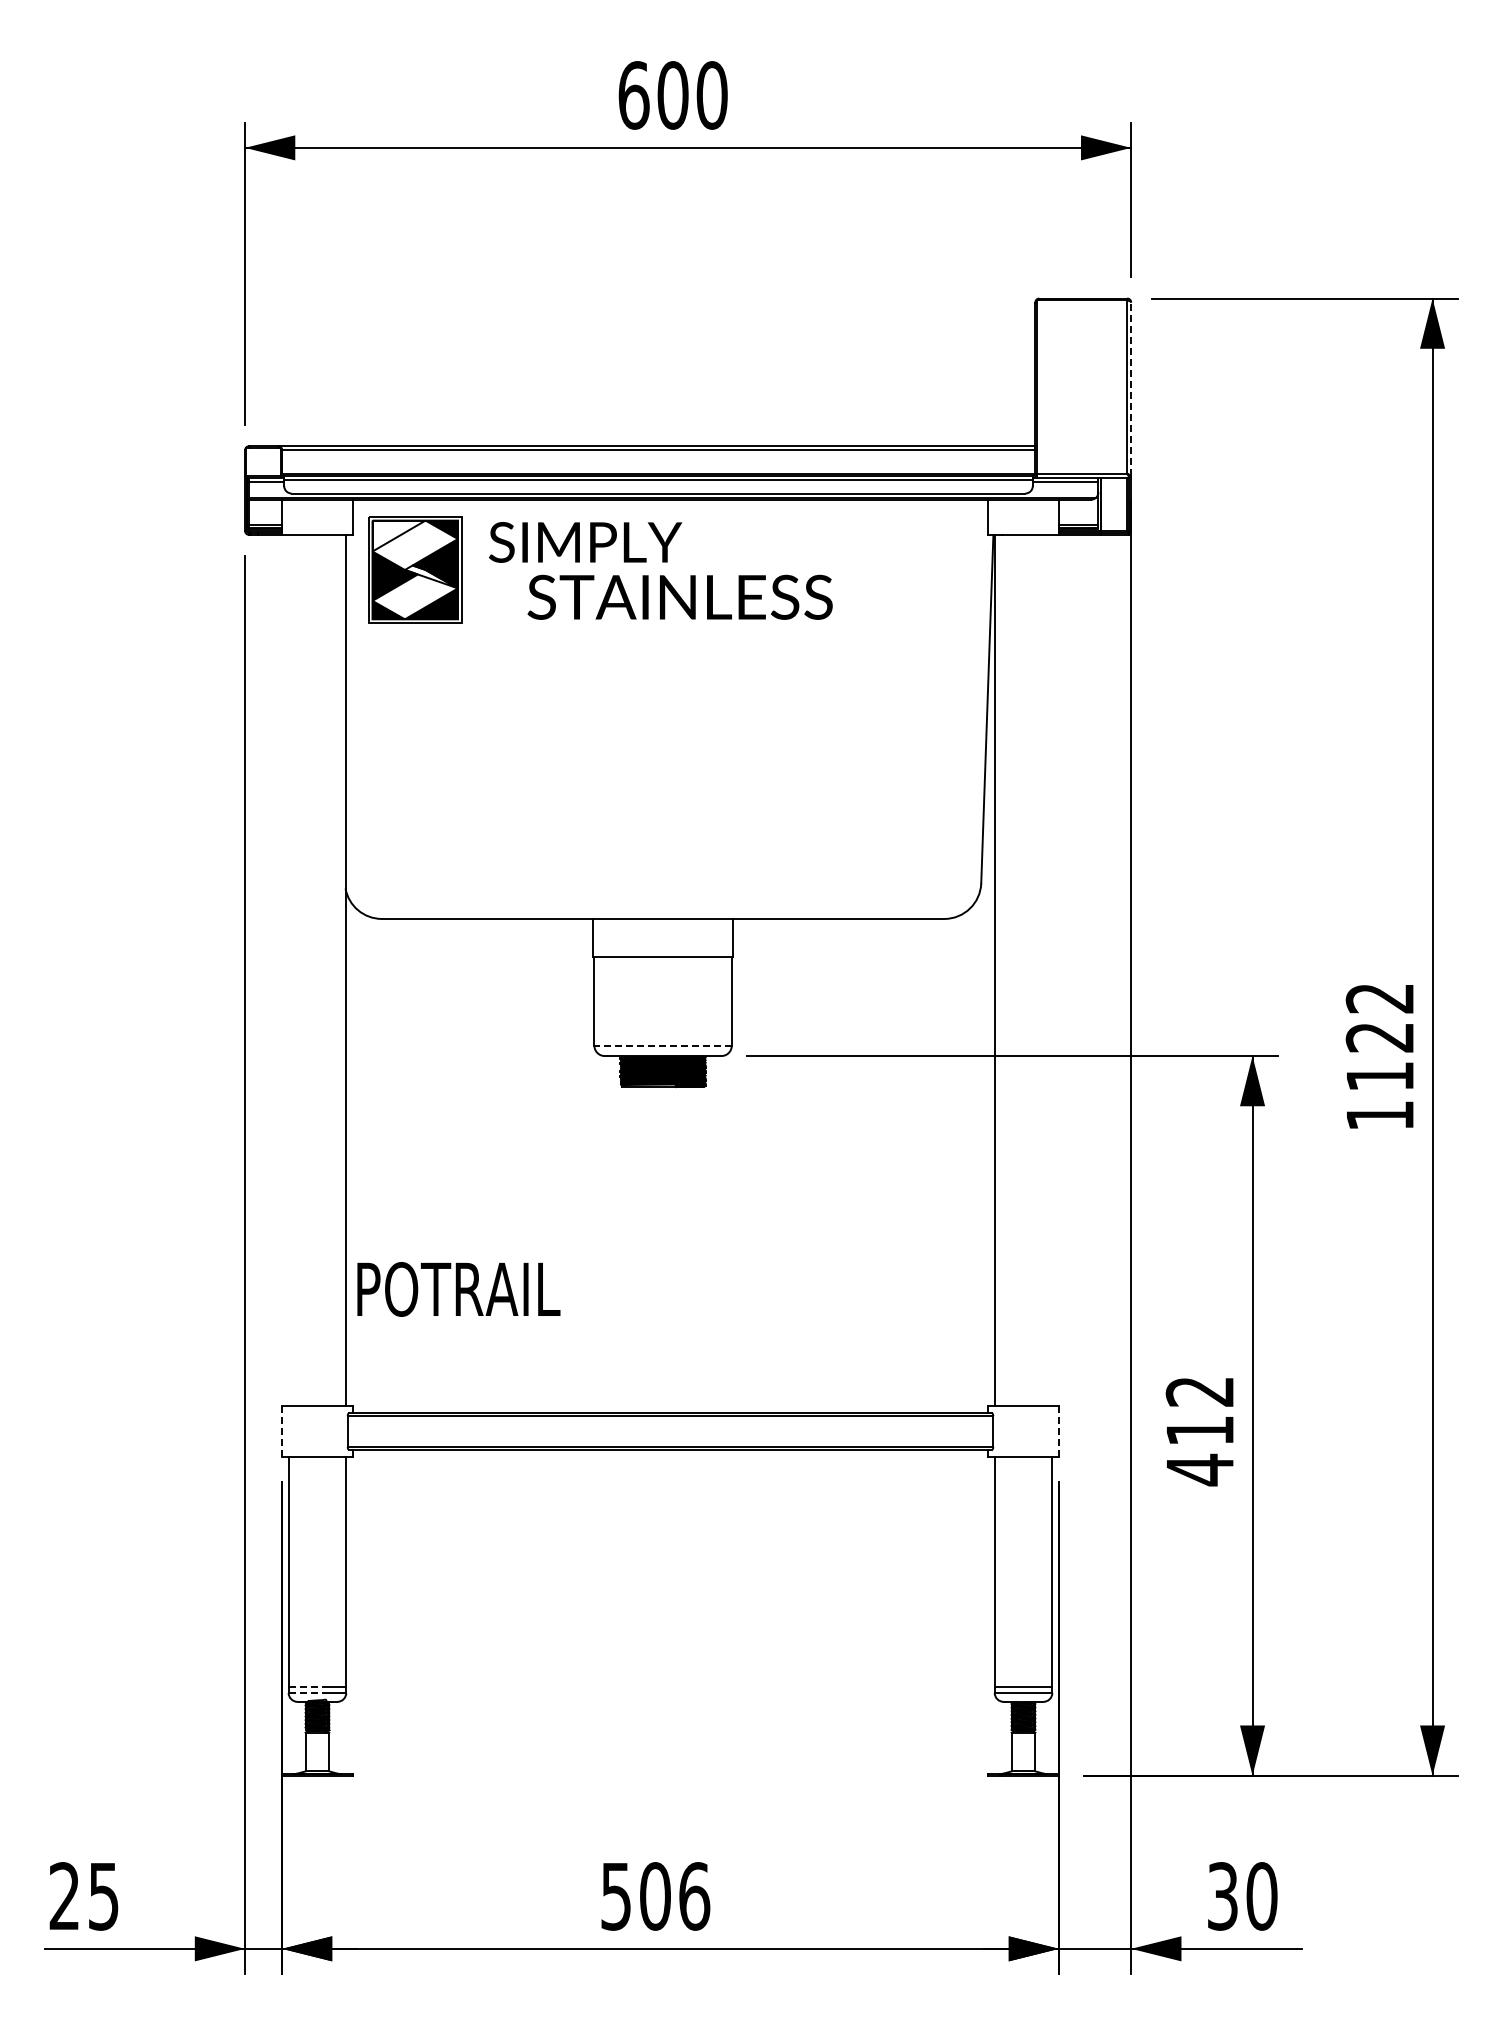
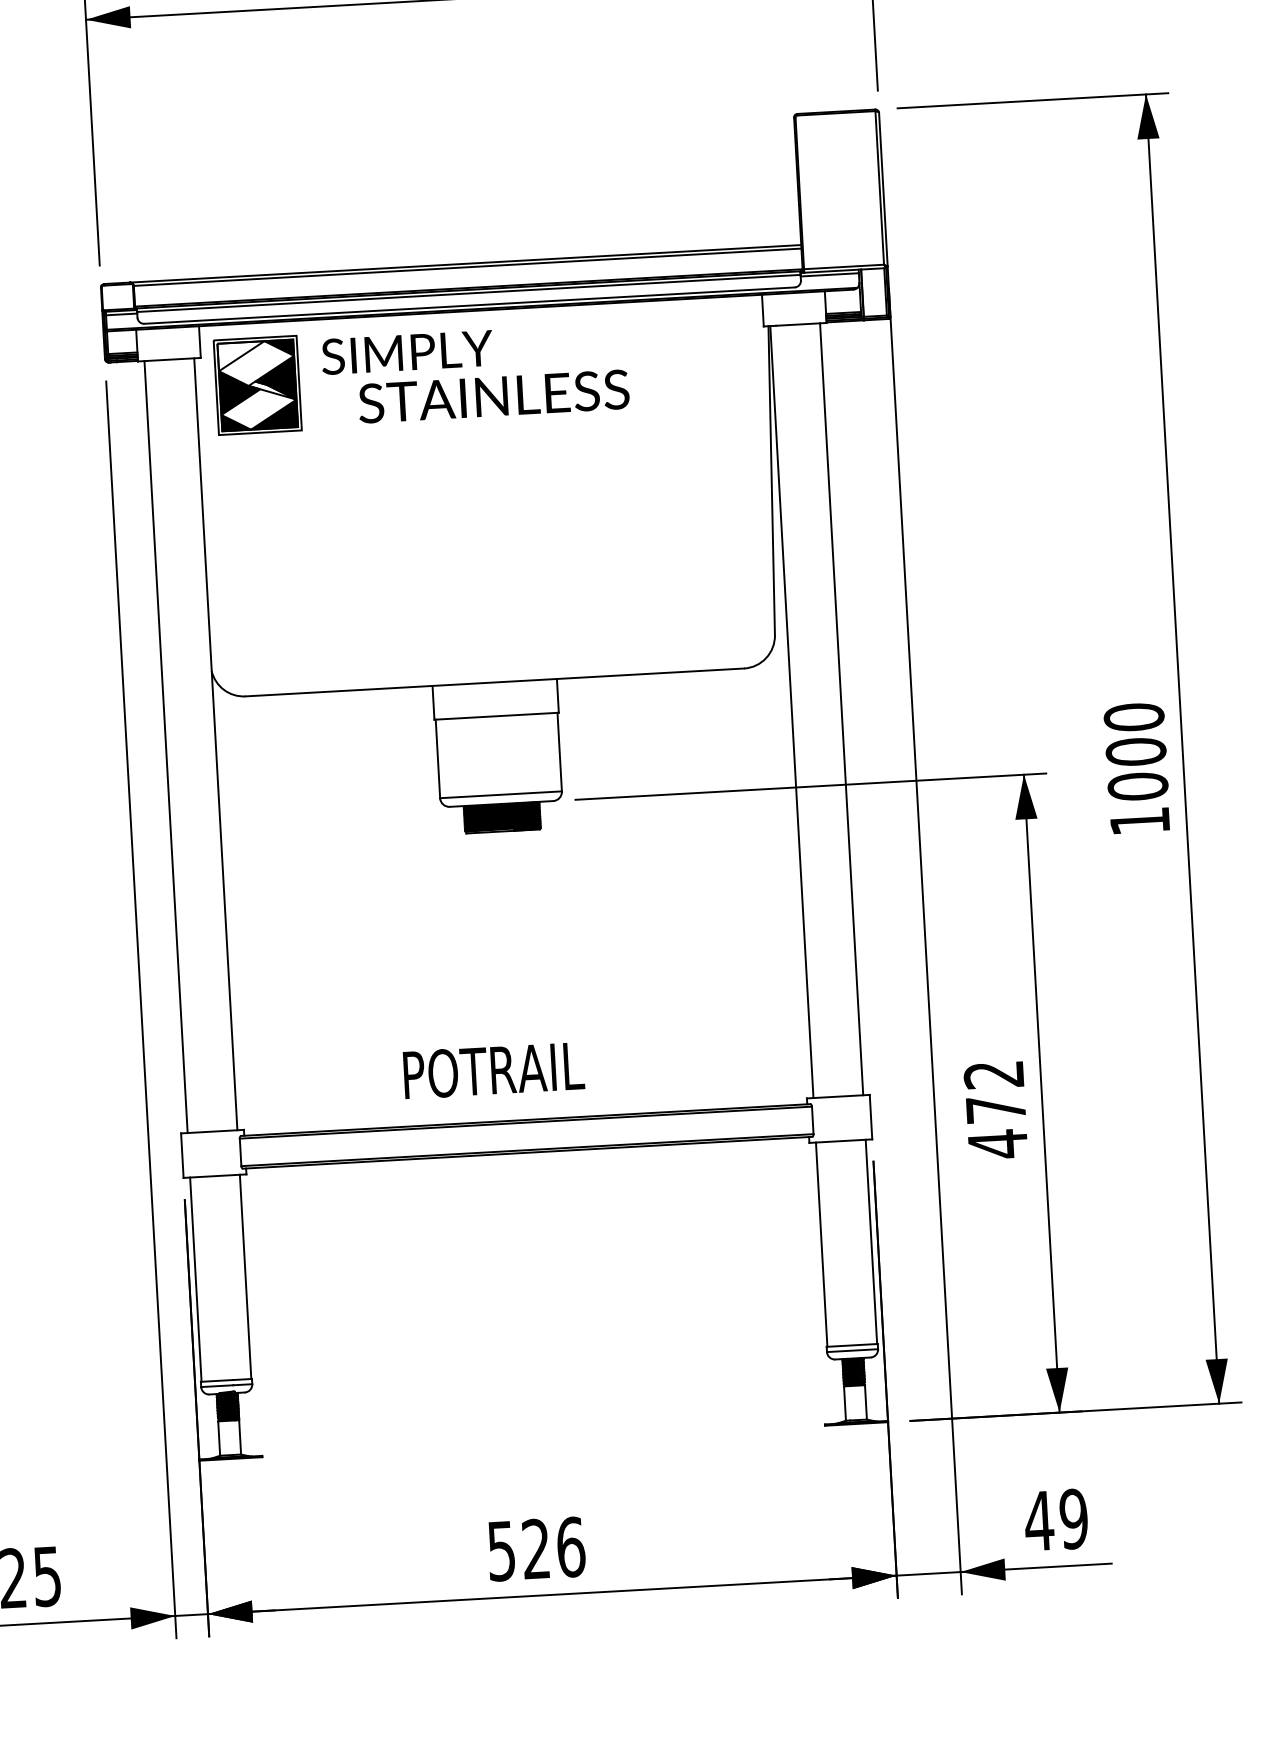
line: (1131, 389) -> (883, 189), dashed -> solid
line: (289, 970) -> (166, 746), added
line: (1051, 970) -> (841, 708), added
text: (1379, 1037) -> (1135, 752), 1122 -> 1000
line: (663, 1045) -> (501, 794), dashed -> solid
text: (458, 1289) -> (493, 1070), moved
text: (1200, 1430) -> (996, 1109), 412 -> 472
line: (1058, 1431) -> (870, 1117), dashed -> solid
line: (282, 1432) -> (182, 1156), dashed -> solid
line: (307, 1687) -> (217, 1381), dashed -> solid
line: (307, 1693) -> (217, 1386), dashed -> solid
text: (655, 1896) -> (536, 1549), 506 -> 526
text: (1241, 1896) -> (1055, 1520), 30 -> 49

